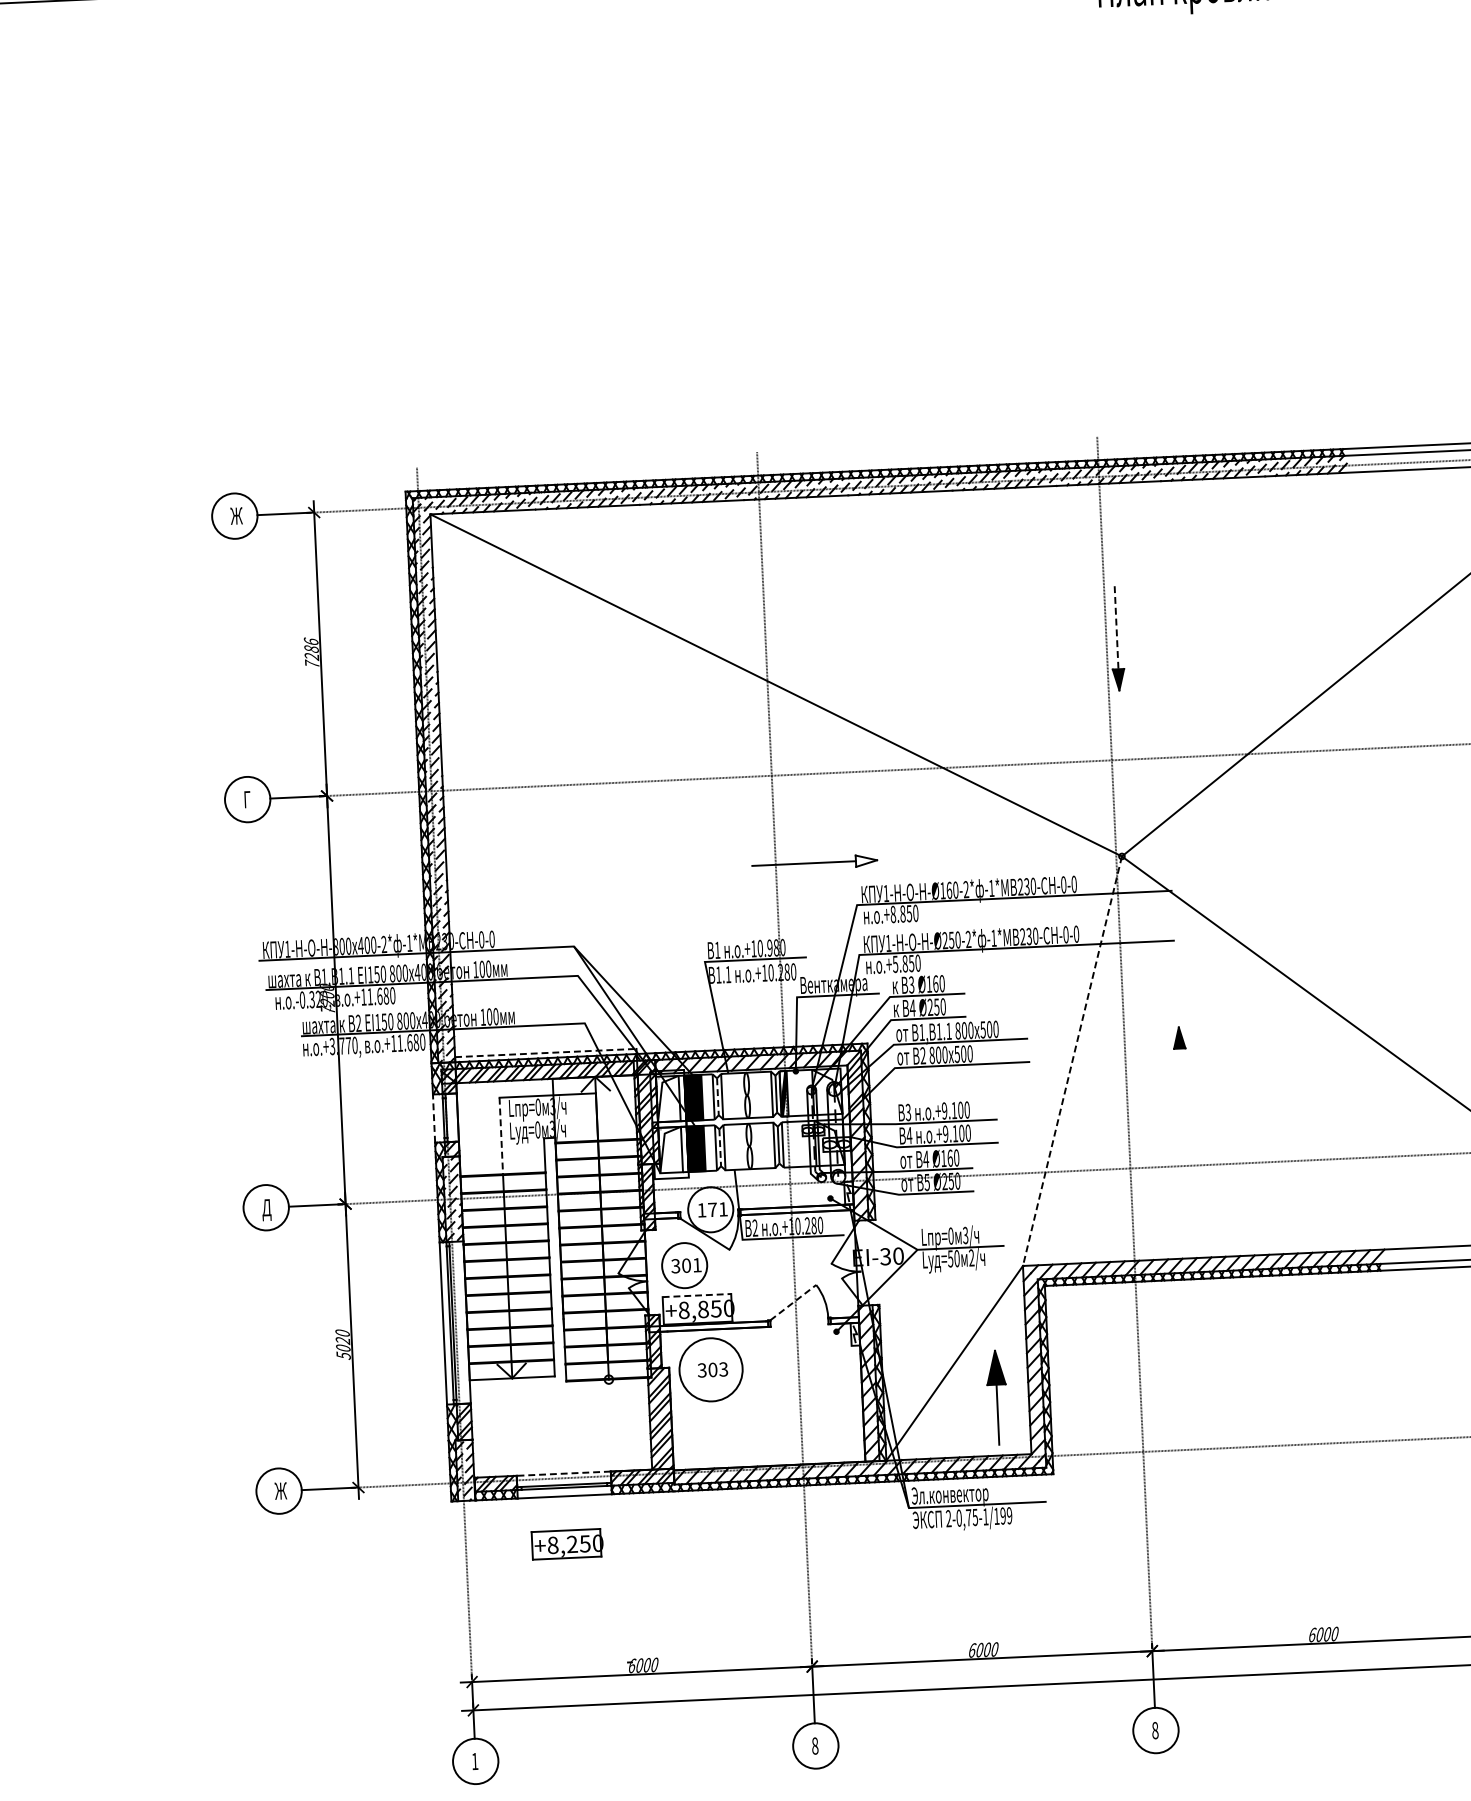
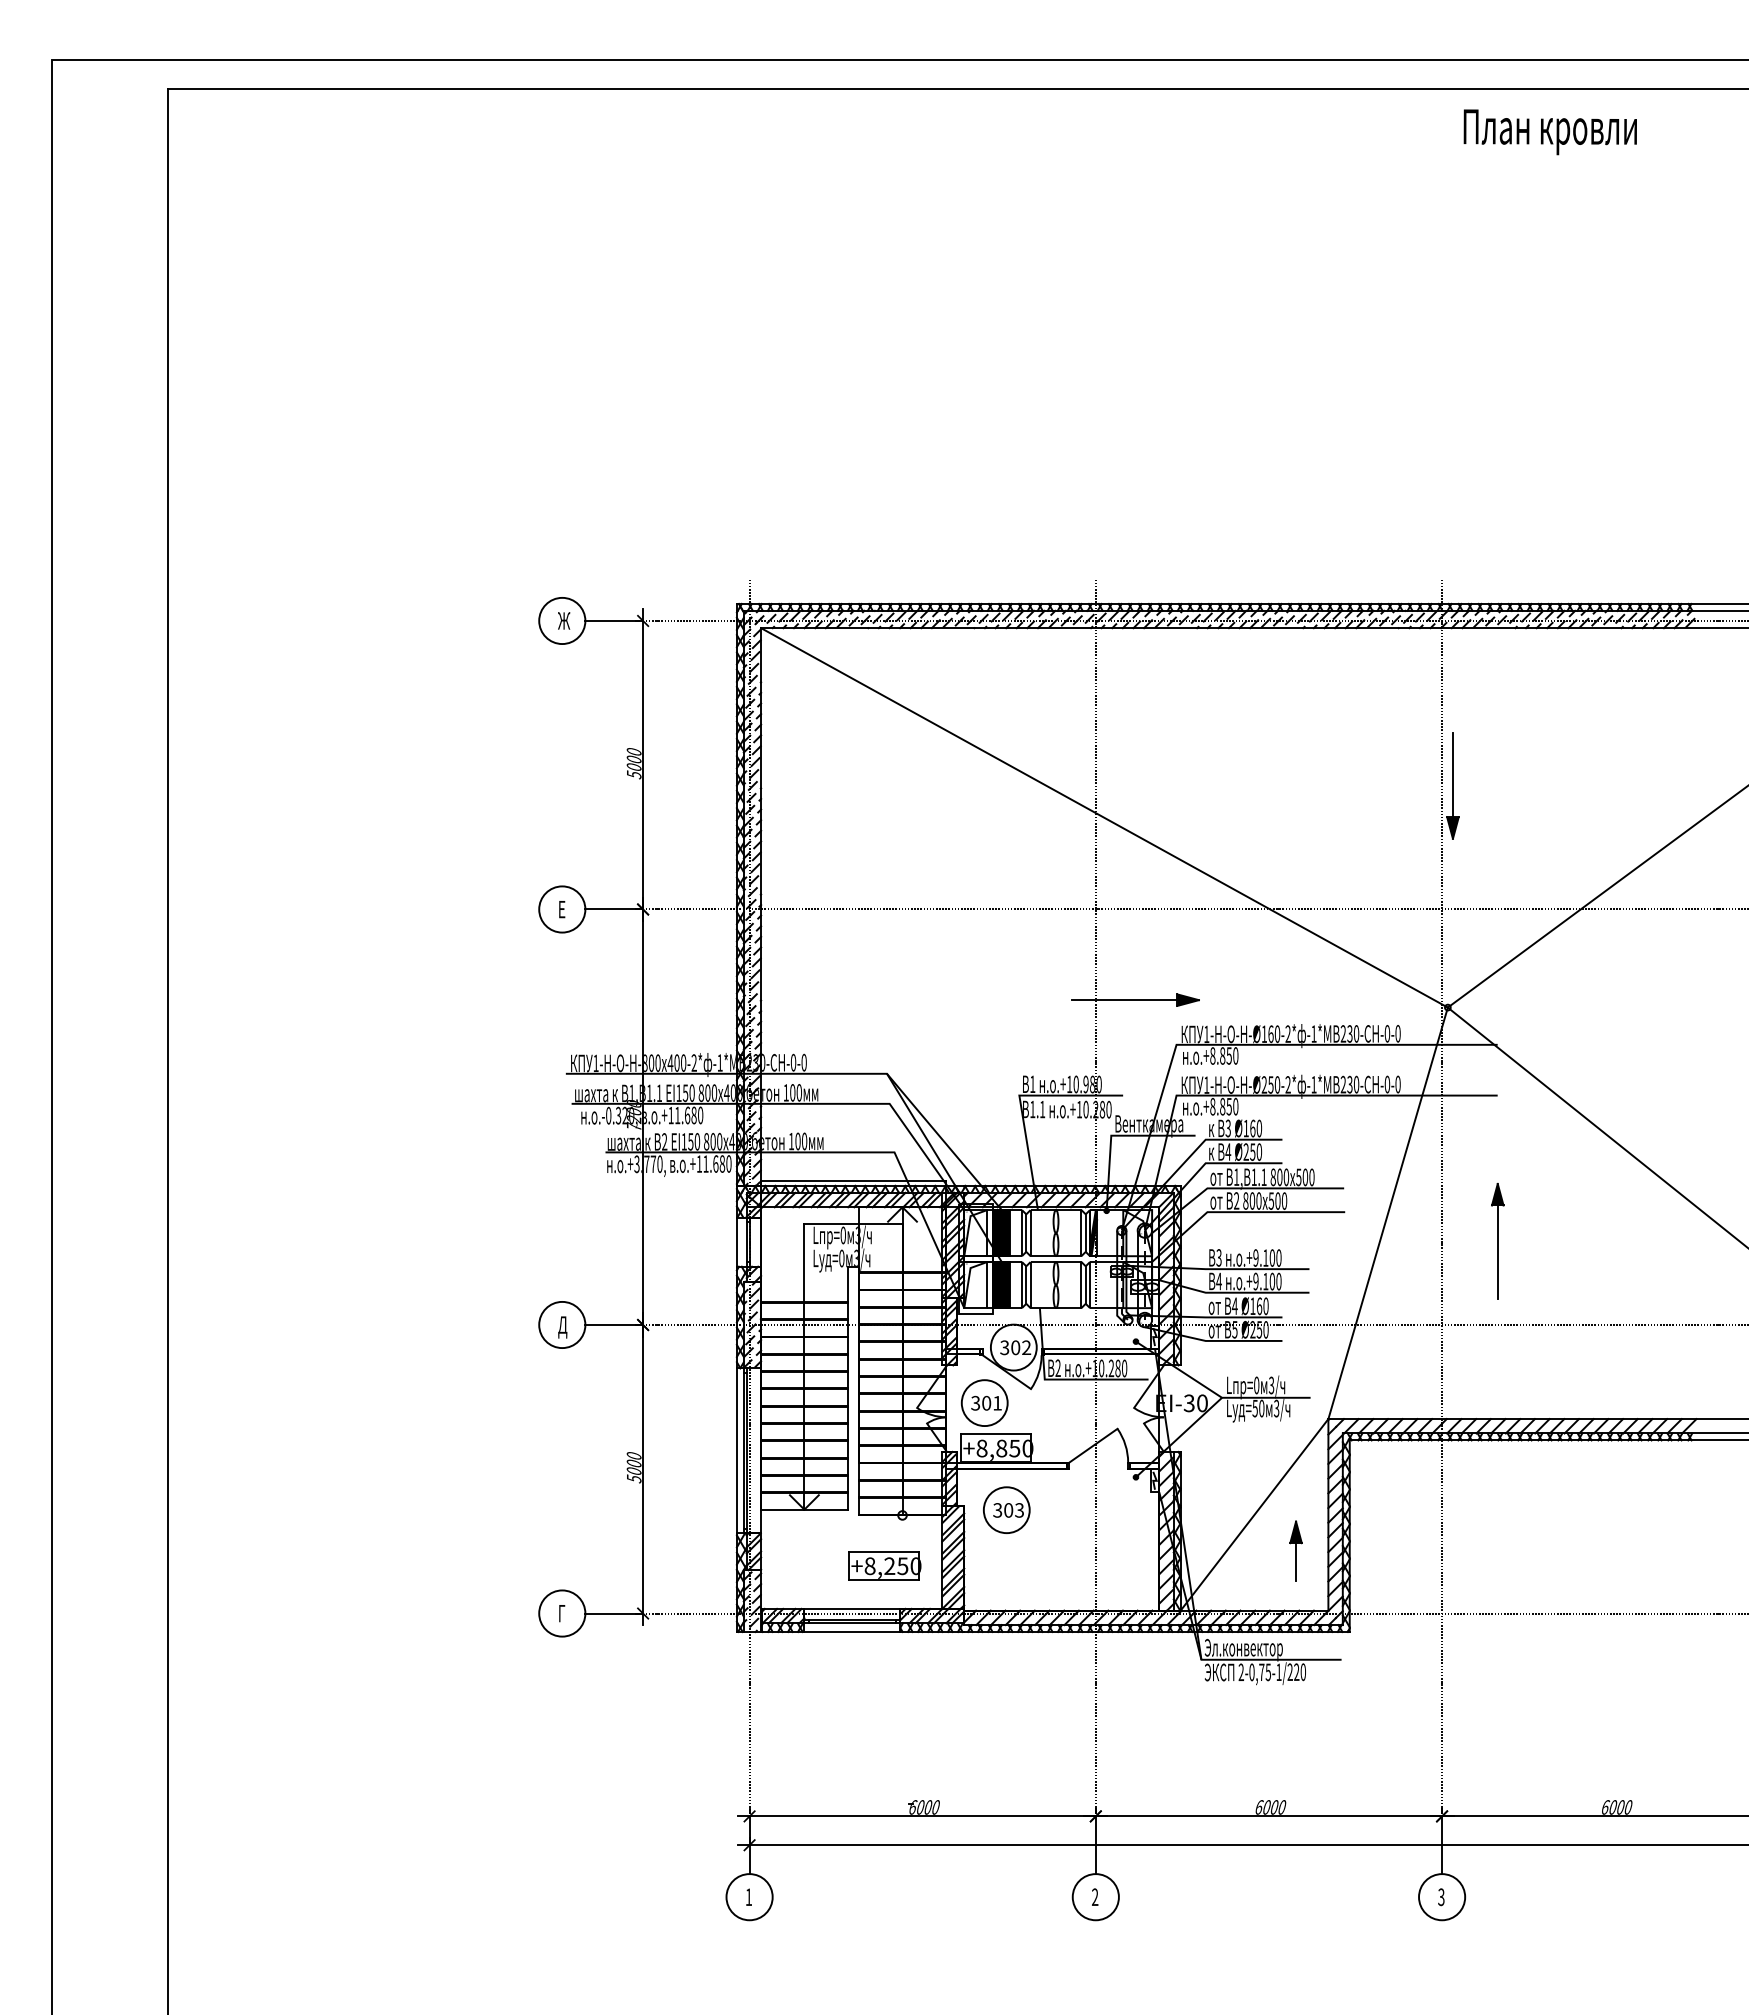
line: (1116, 628) -> (1452, 775), dashed -> solid
text: (311, 653) -> (633, 763), 7286 -> 5000
text: (248, 803) -> (562, 913), Г -> Е
fill: (865, 860) -> (1187, 999), added
text: (895, 964) -> (1212, 1106), .+5.850 -> .+8.850
line: (545, 1052) -> (853, 1180), dashed -> solid
line: (1071, 1061) -> (1387, 1213), dashed -> solid
line: (1181, 1094) -> (1497, 1252), added
line: (718, 1097) -> (1026, 1233), dashed -> solid
line: (433, 1118) -> (736, 1242), dashed -> solid
line: (501, 1135) -> (804, 1262), dashed -> solid
line: (720, 1148) -> (1026, 1285), dashed -> solid
text: (712, 1209) -> (1015, 1347), 171 -> 302
text: (971, 1258) -> (1276, 1409), 2/ -> 3/
line: (696, 1295) -> (995, 1434), dashed -> solid
line: (793, 1302) -> (1093, 1445), dashed -> solid
text: (342, 1340) -> (633, 1463), 5020 -> 5000
circle: (710, 1370) -> (1006, 1510), size x0.71
part: (996, 1396) -> (1295, 1550), size x0.62
line: (563, 1473) -> (852, 1608), dashed -> solid
text: (281, 1491) -> (564, 1613), Ж -> Г
text: (1002, 1516) -> (1296, 1672), 2-0,75-1/199 -> 2-0,75-1/220
part: (567, 1544) -> (884, 1565), moved
text: (1155, 1729) -> (1441, 1896), 8 -> 3
text: (815, 1746) -> (1095, 1897), 8 -> 2

